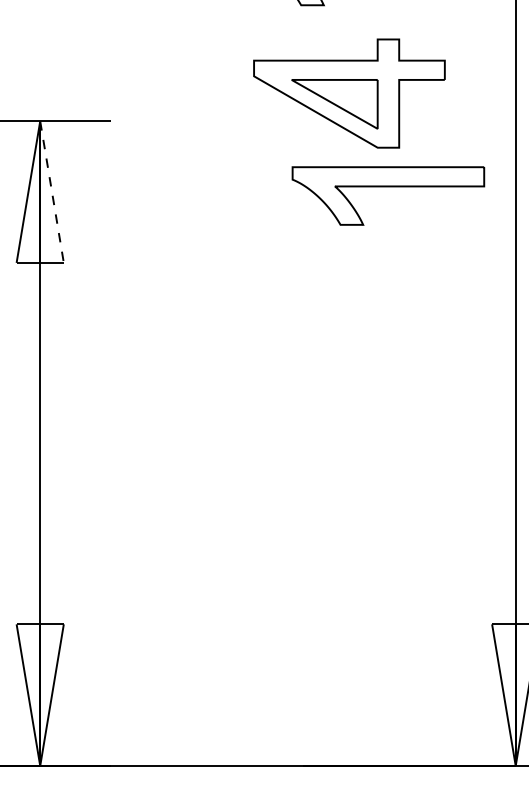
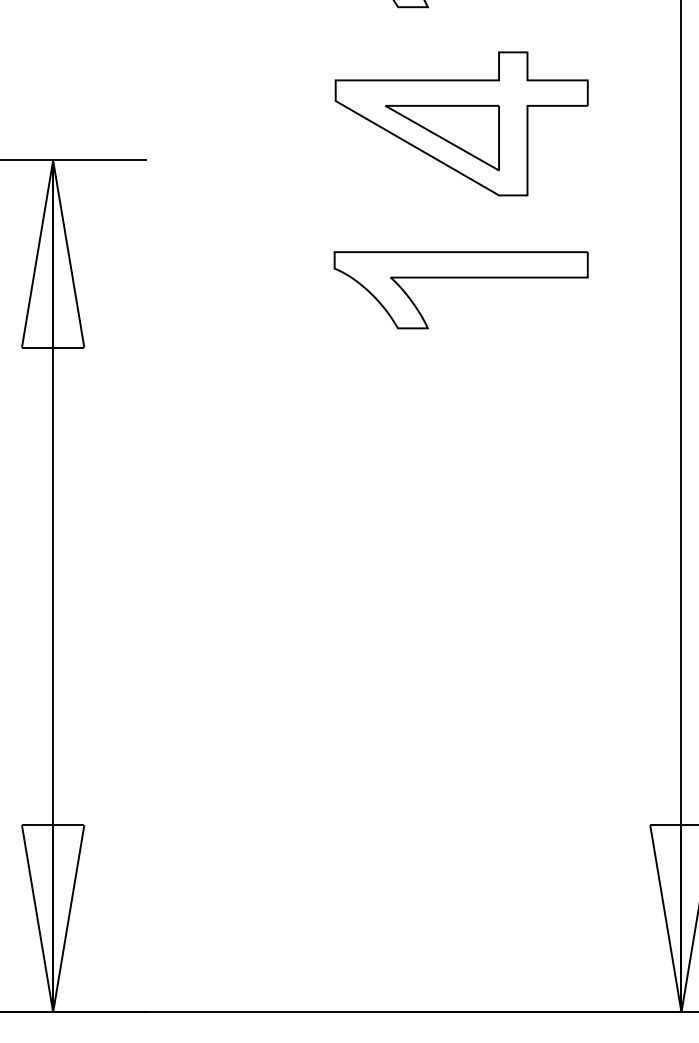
part: (387, 187) -> (460, 278), moved
line: (51, 192) -> (68, 254), dashed -> solid

